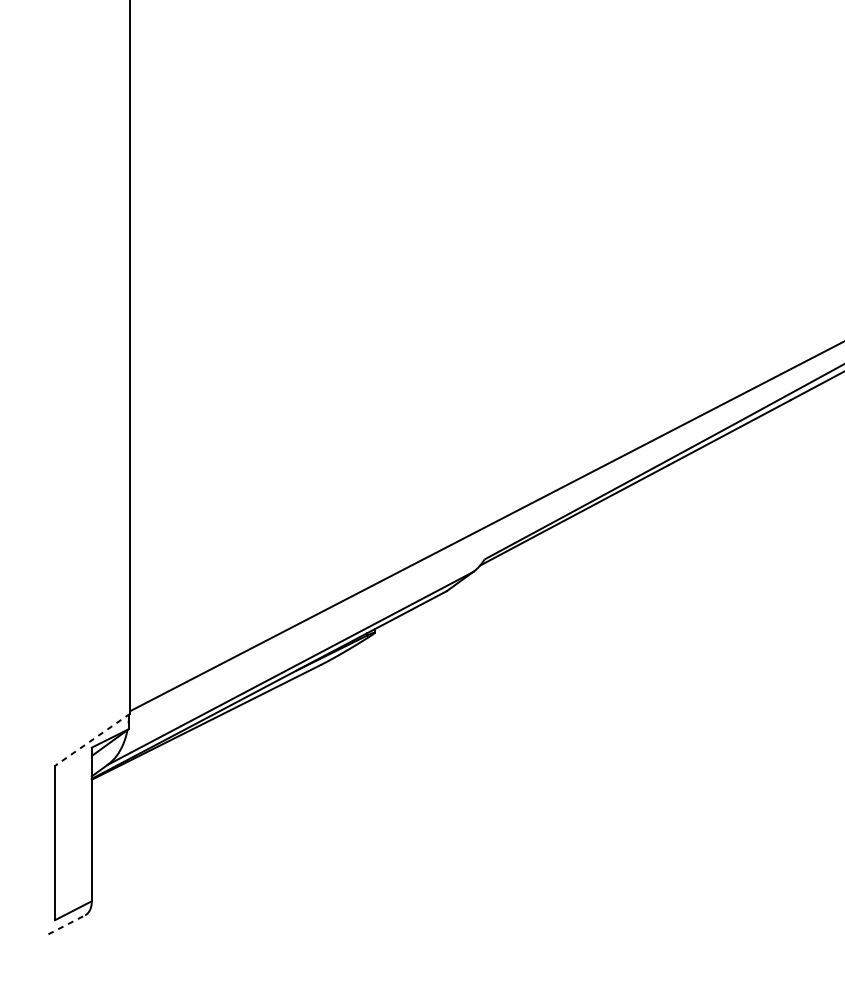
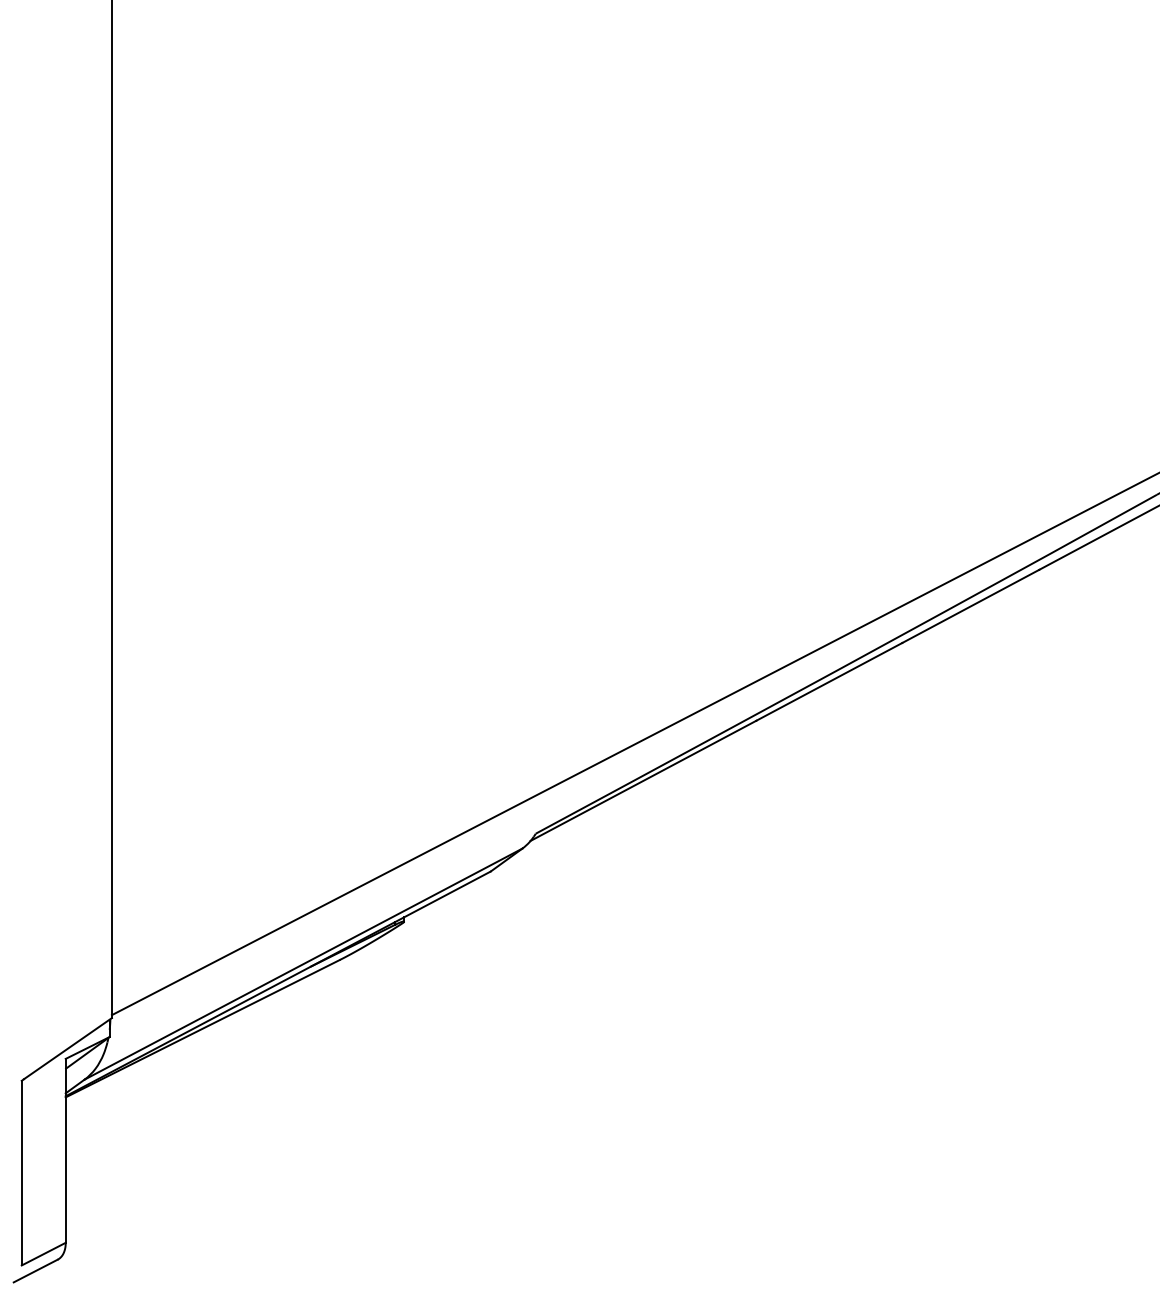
line: (93, 738) -> (67, 1048), dashed -> solid
line: (66, 925) -> (35, 1271), dashed -> solid

